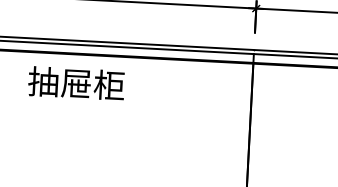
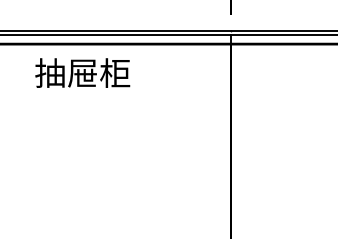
text: (76, 82) -> (82, 72), moved

